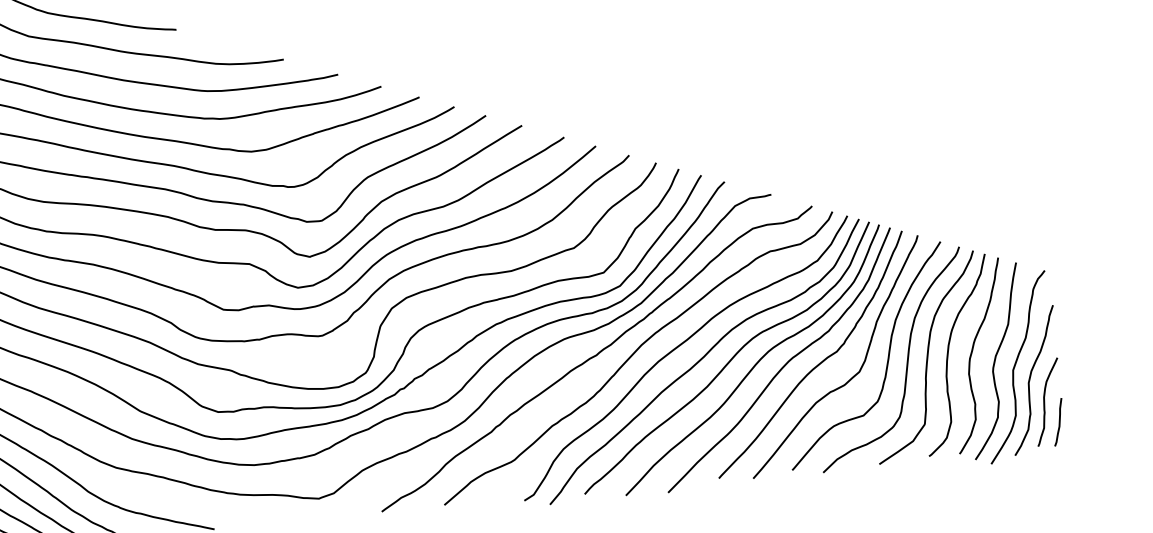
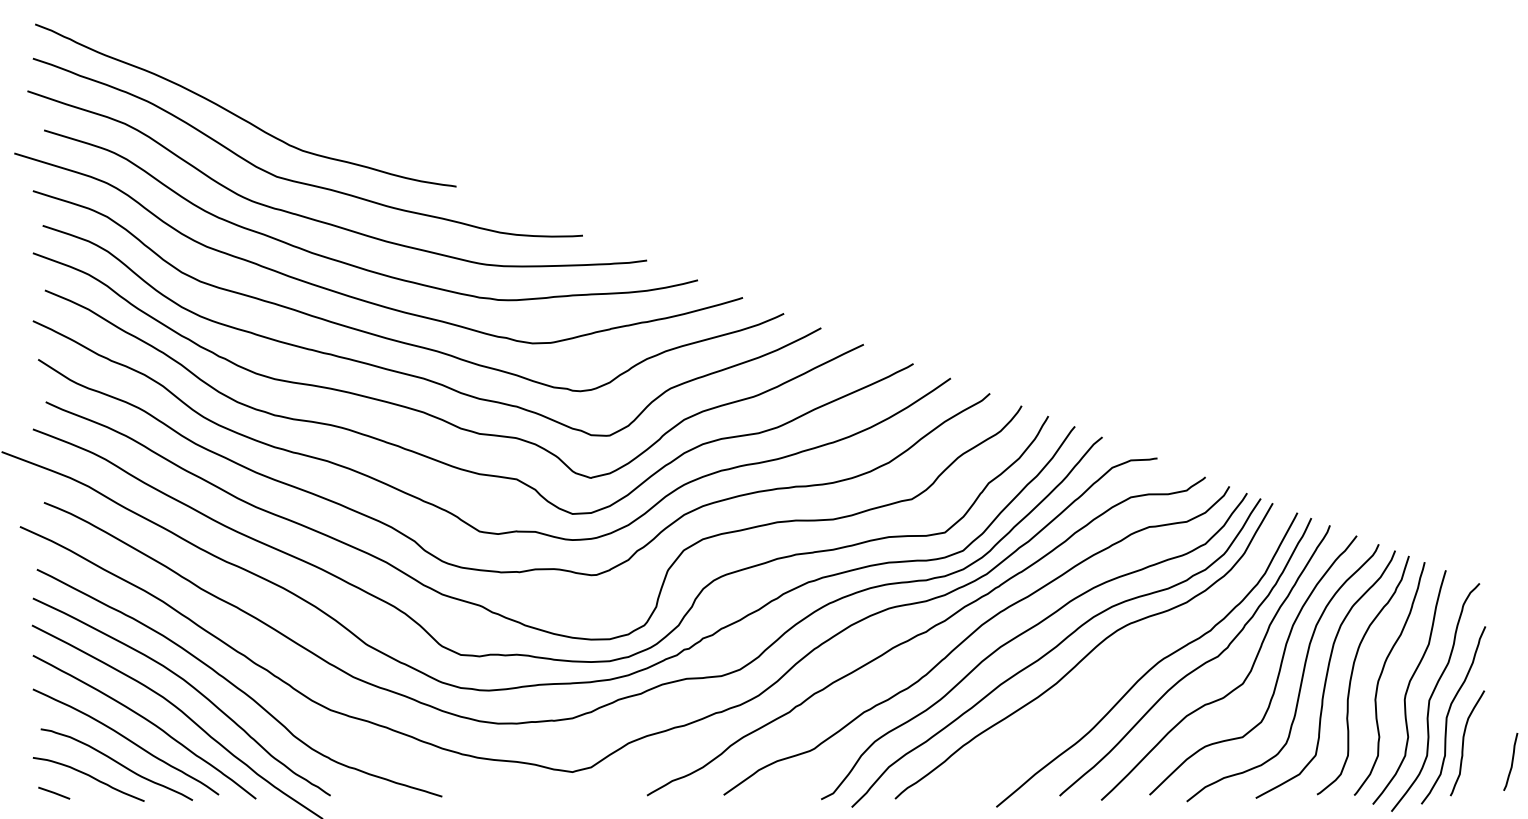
curve: (755, 362) -> (1118, 660), removed
curve: (1058, 421) -> (1511, 761), moved

